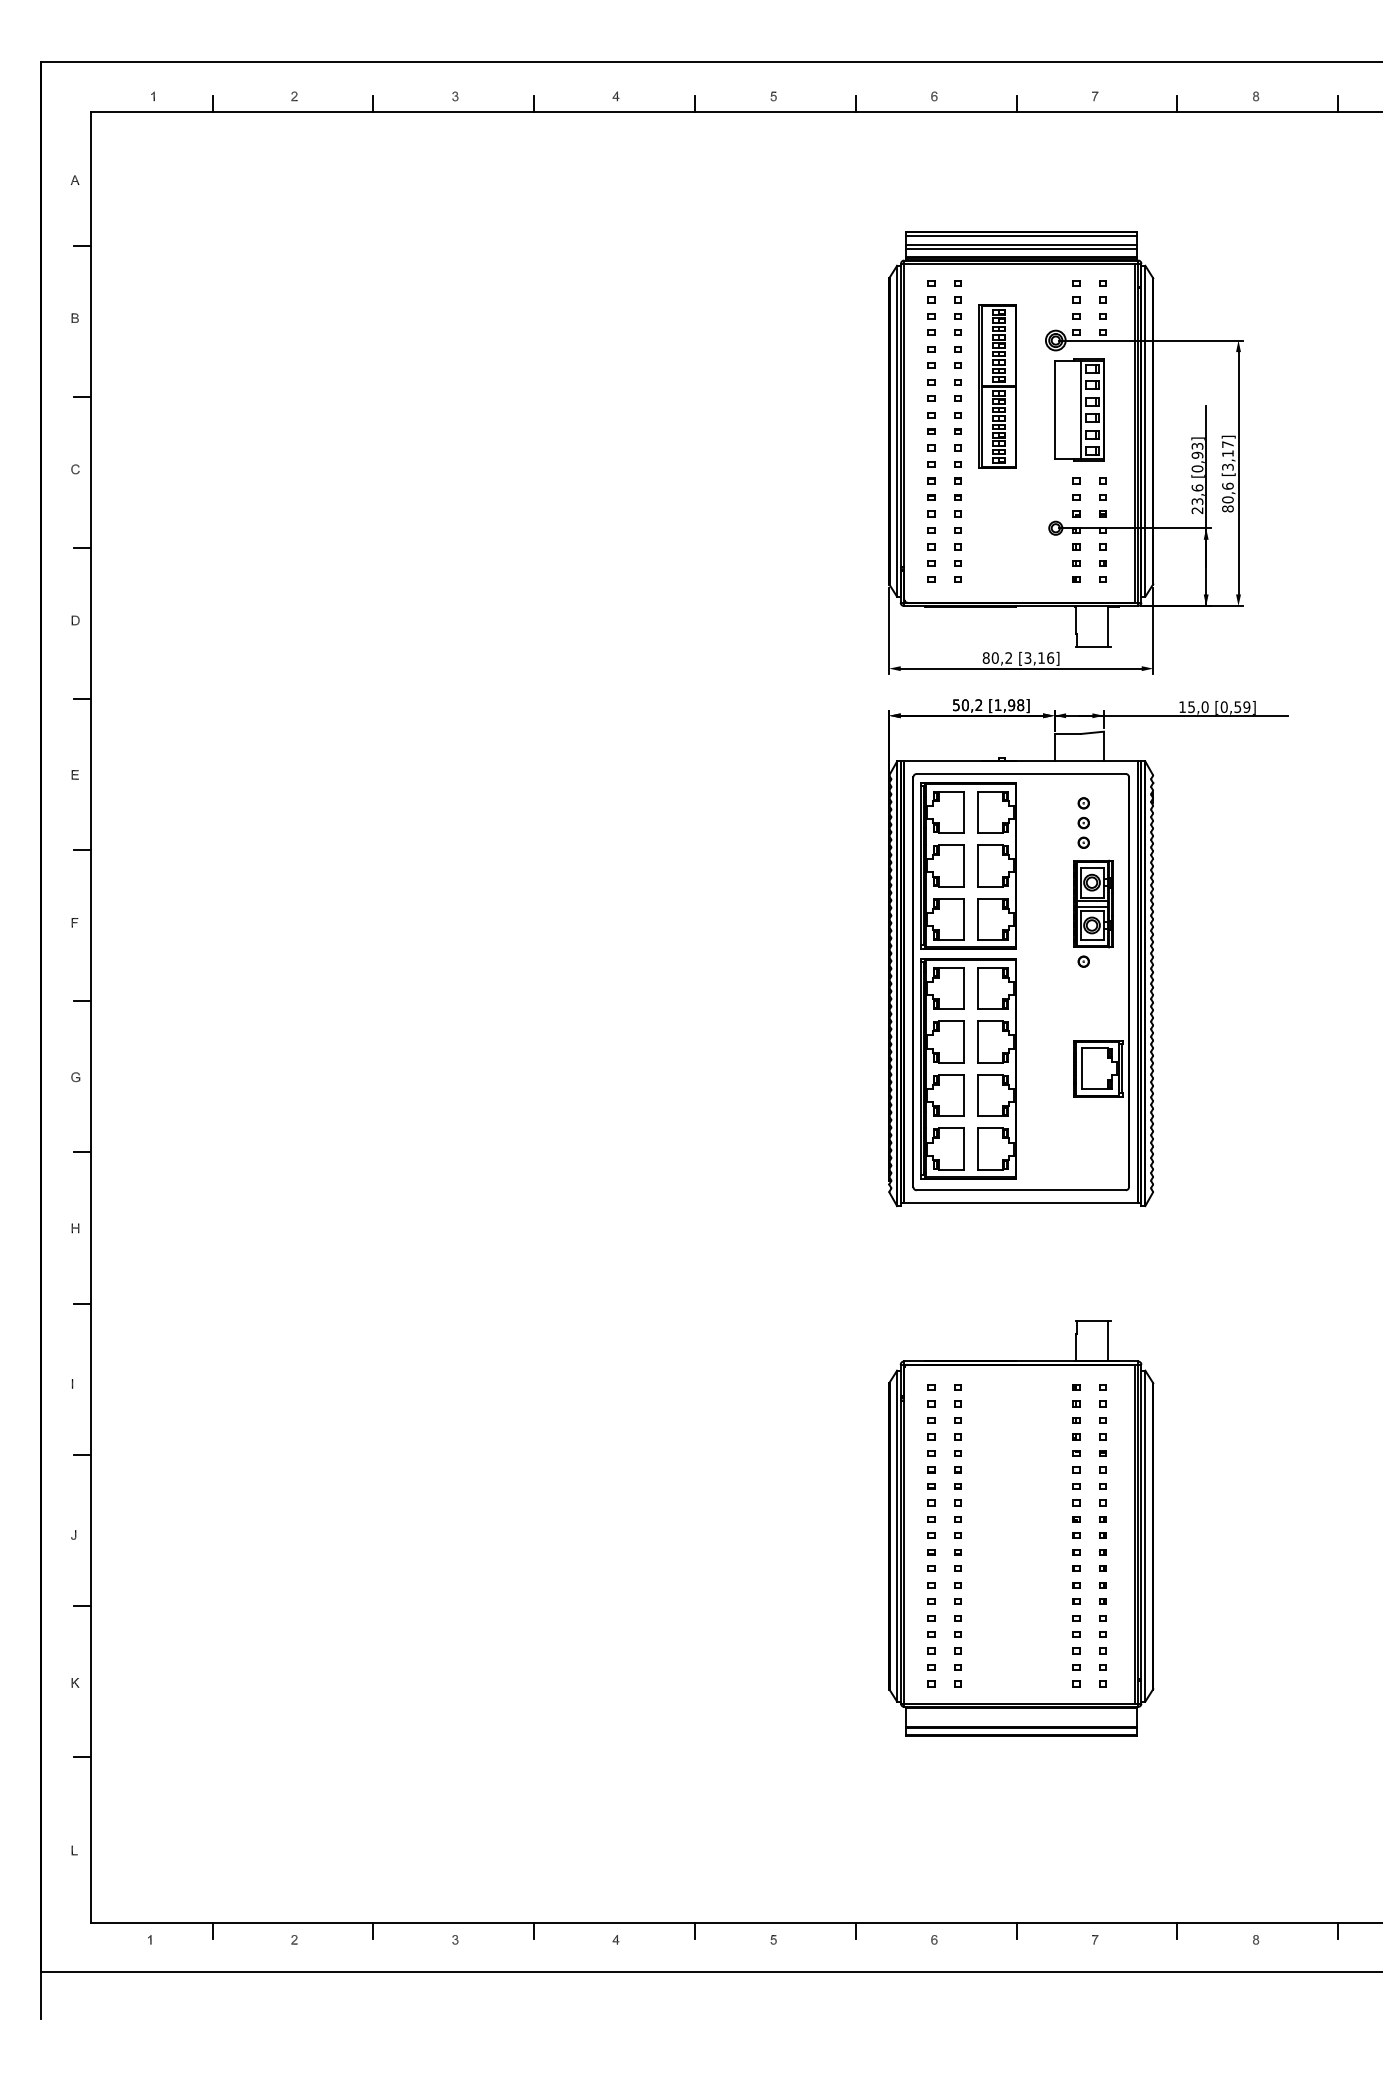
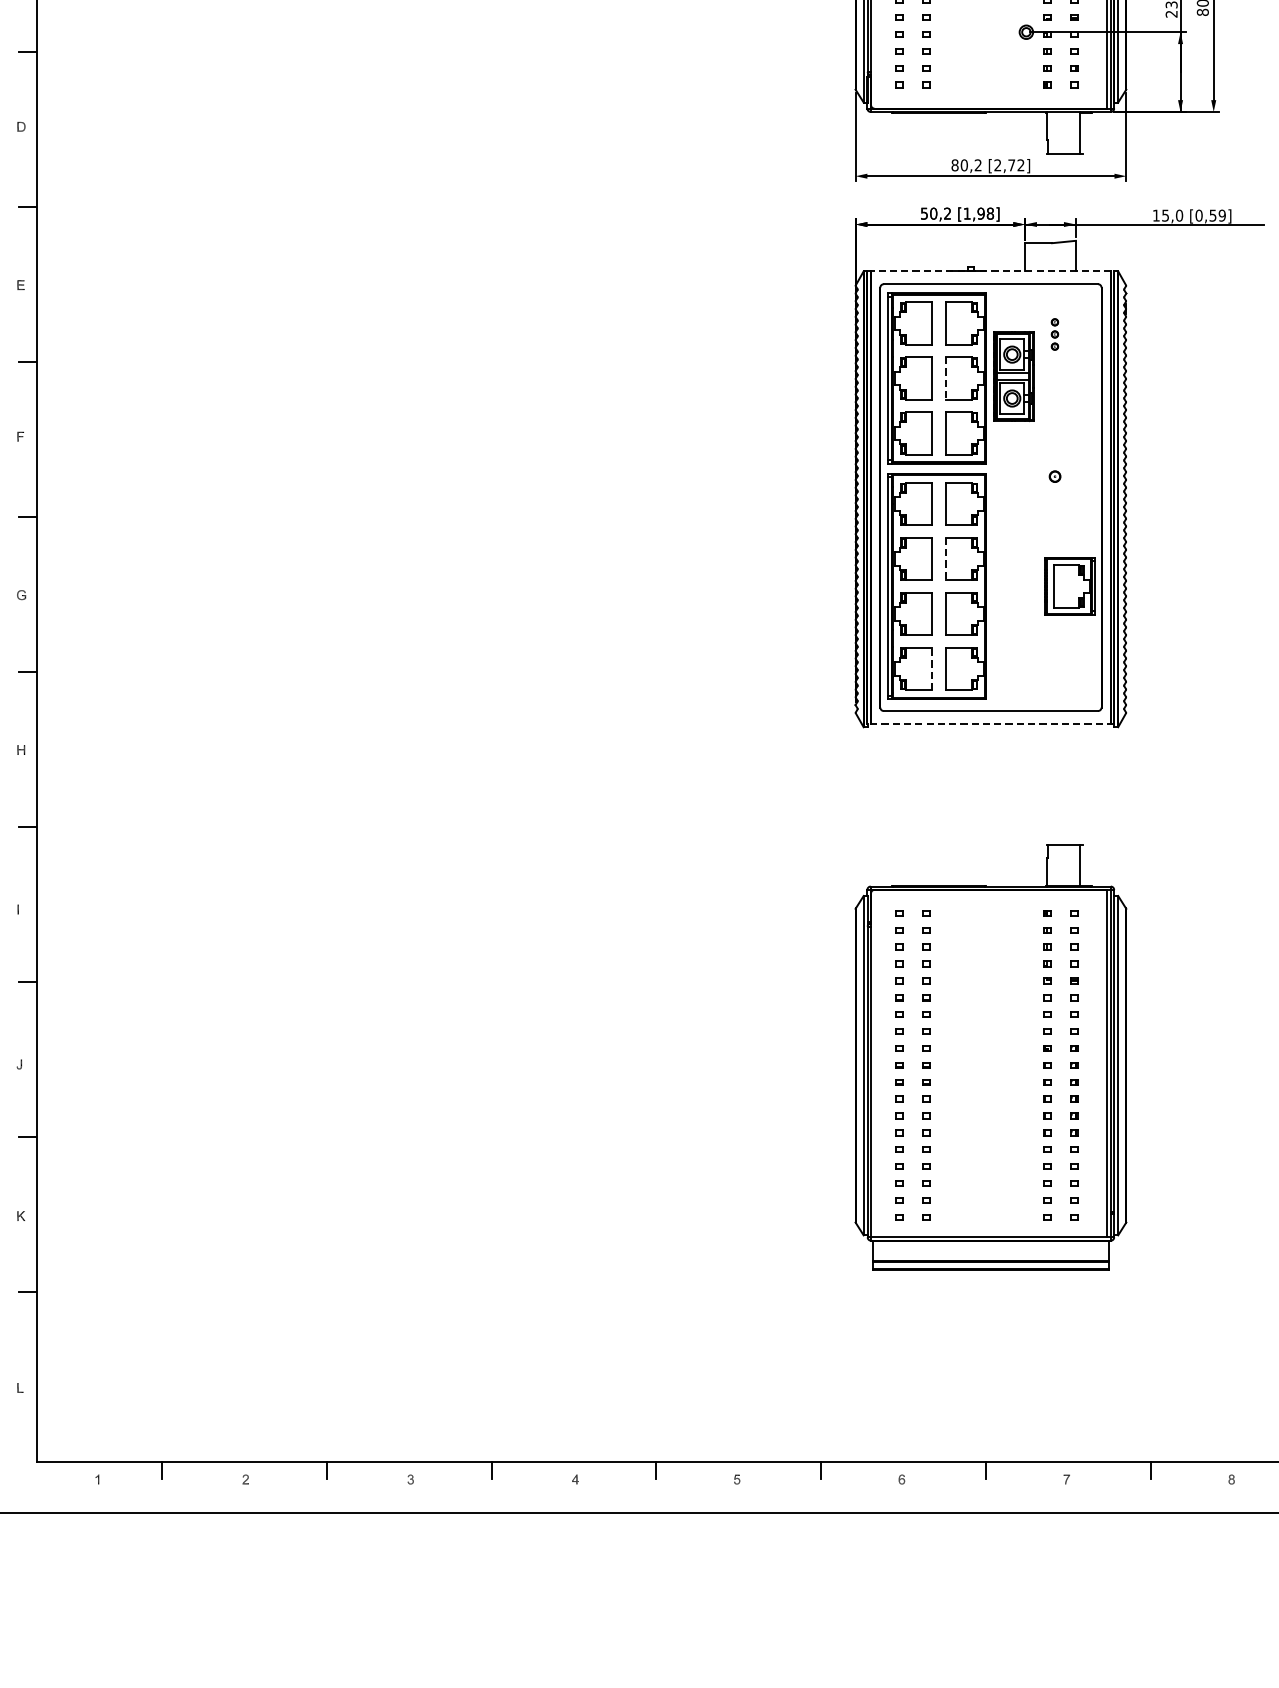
text: (1039, 657) -> (1009, 164), [3,16] -> [2,72]
line: (1021, 761) -> (991, 271), solid -> dashed
part: (1083, 822) -> (1054, 333), size x0.6
line: (977, 865) -> (946, 378), solid -> dashed
part: (1093, 903) -> (1013, 375), moved
line: (977, 1042) -> (946, 559), solid -> dashed
line: (963, 1149) -> (931, 669), solid -> dashed
line: (1020, 1202) -> (990, 723), solid -> dashed

